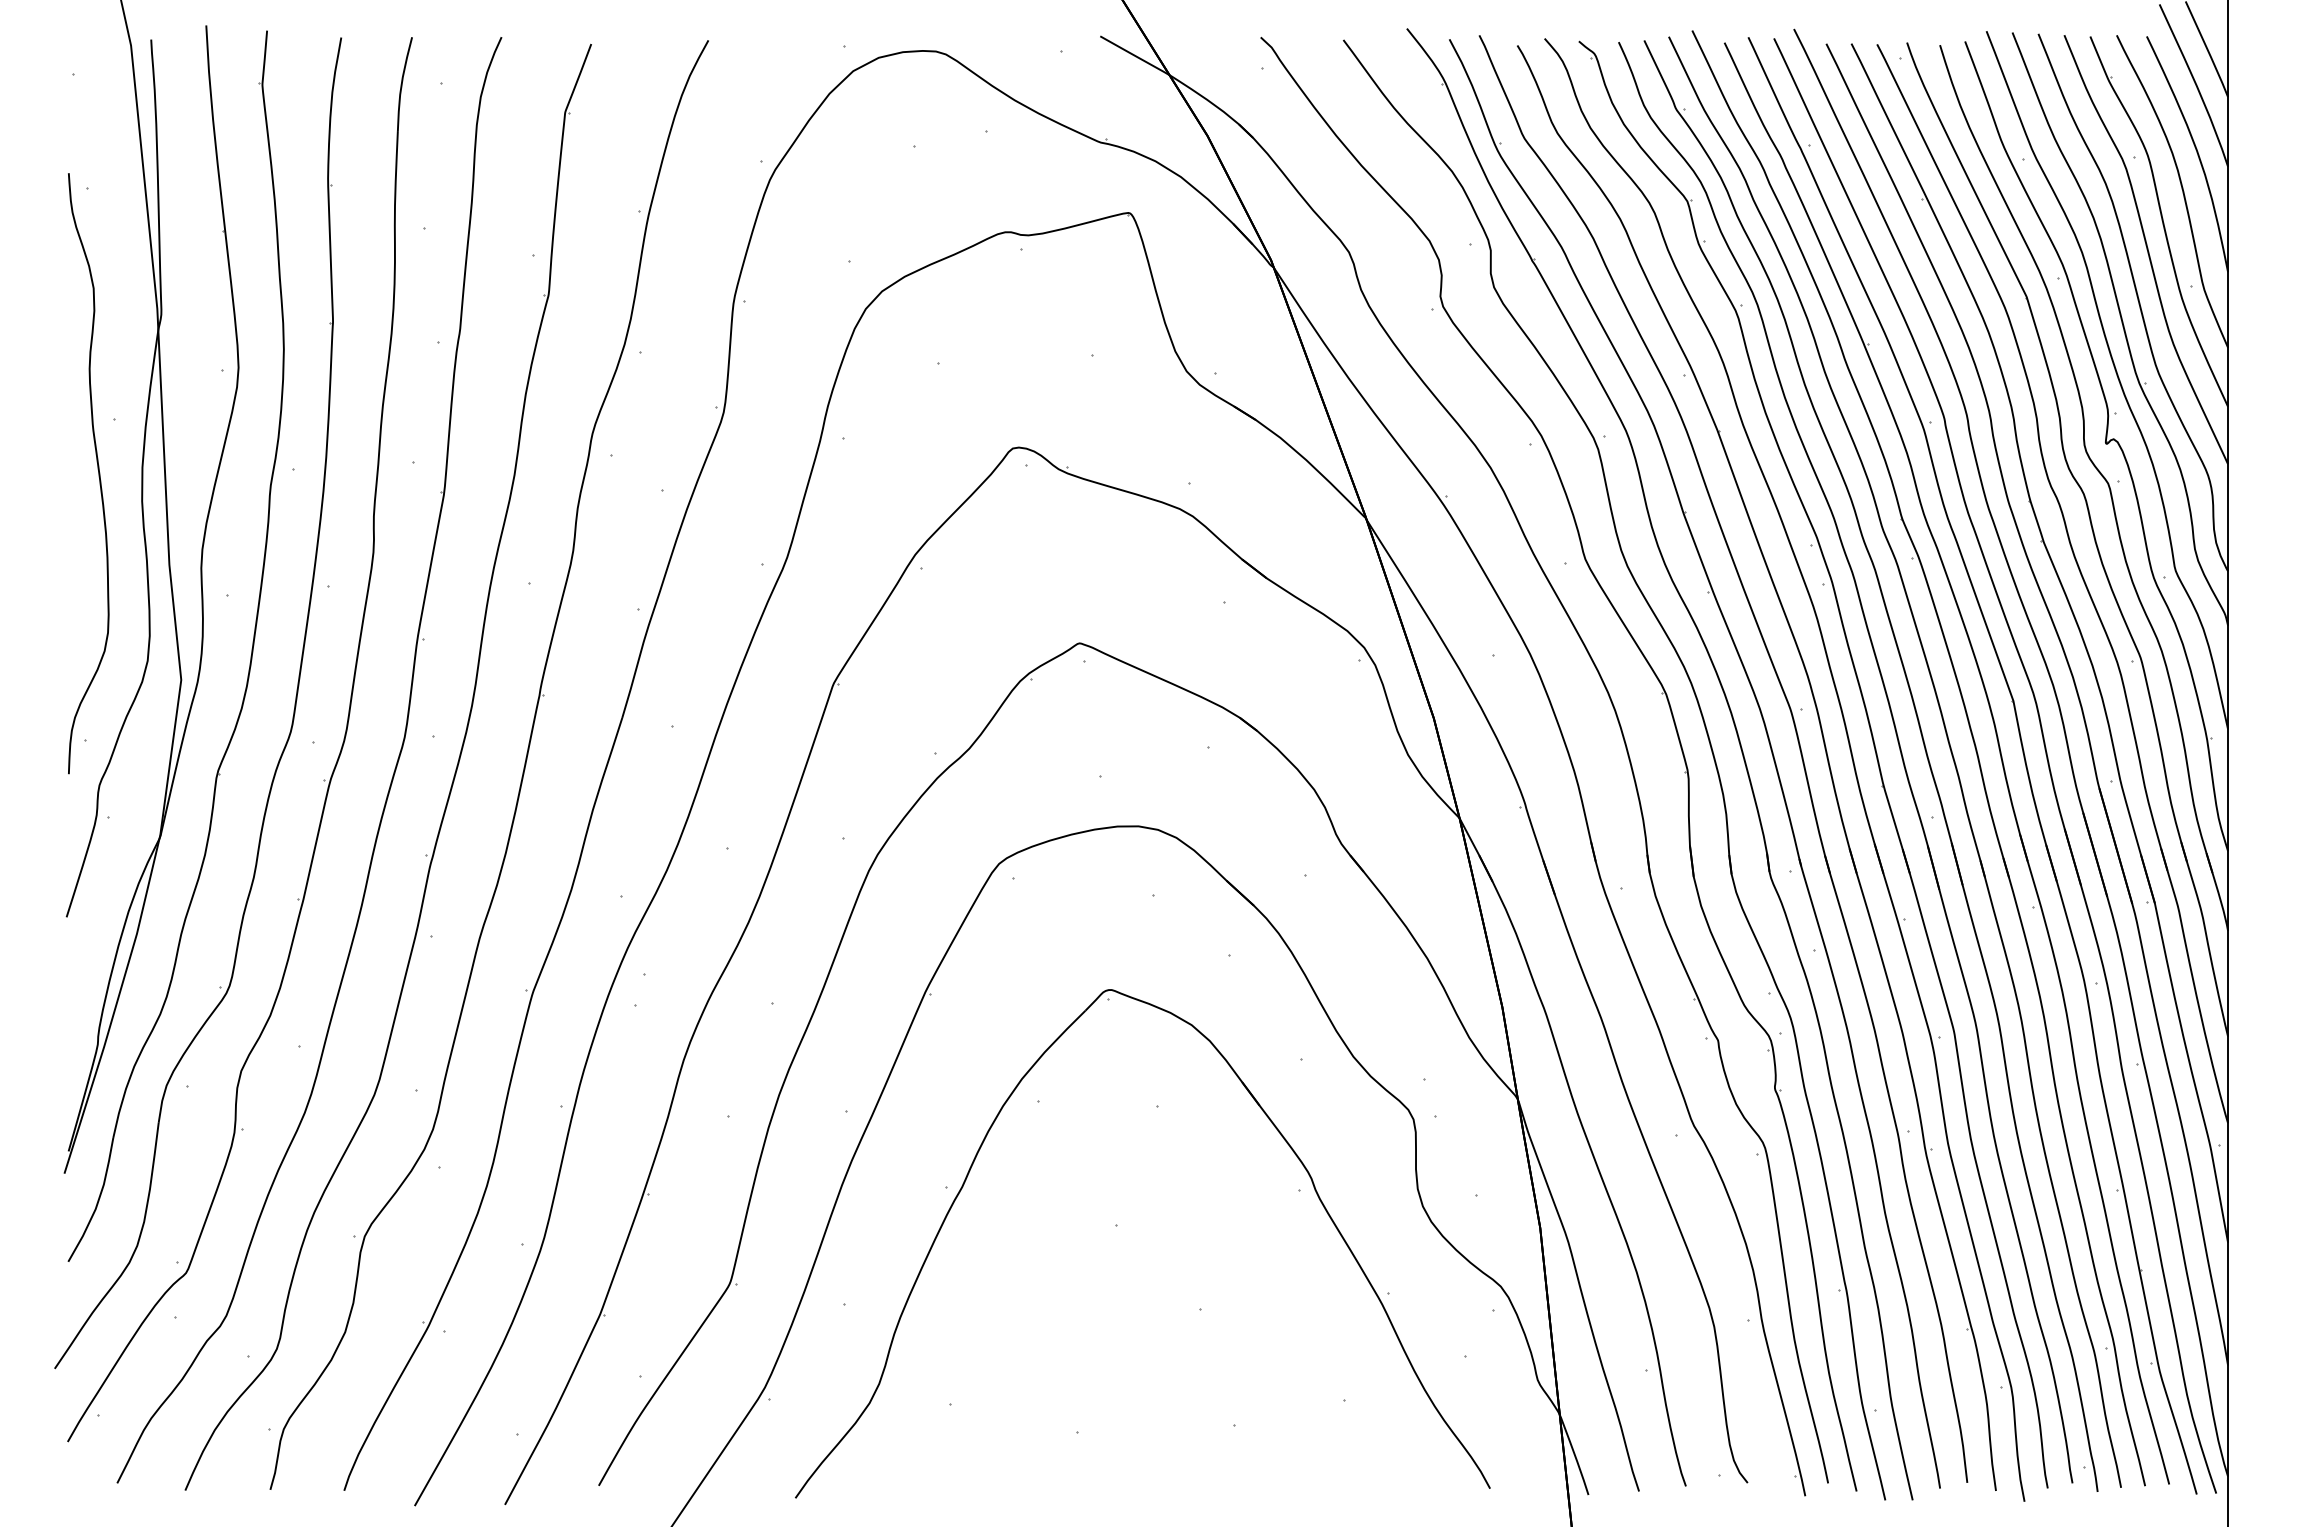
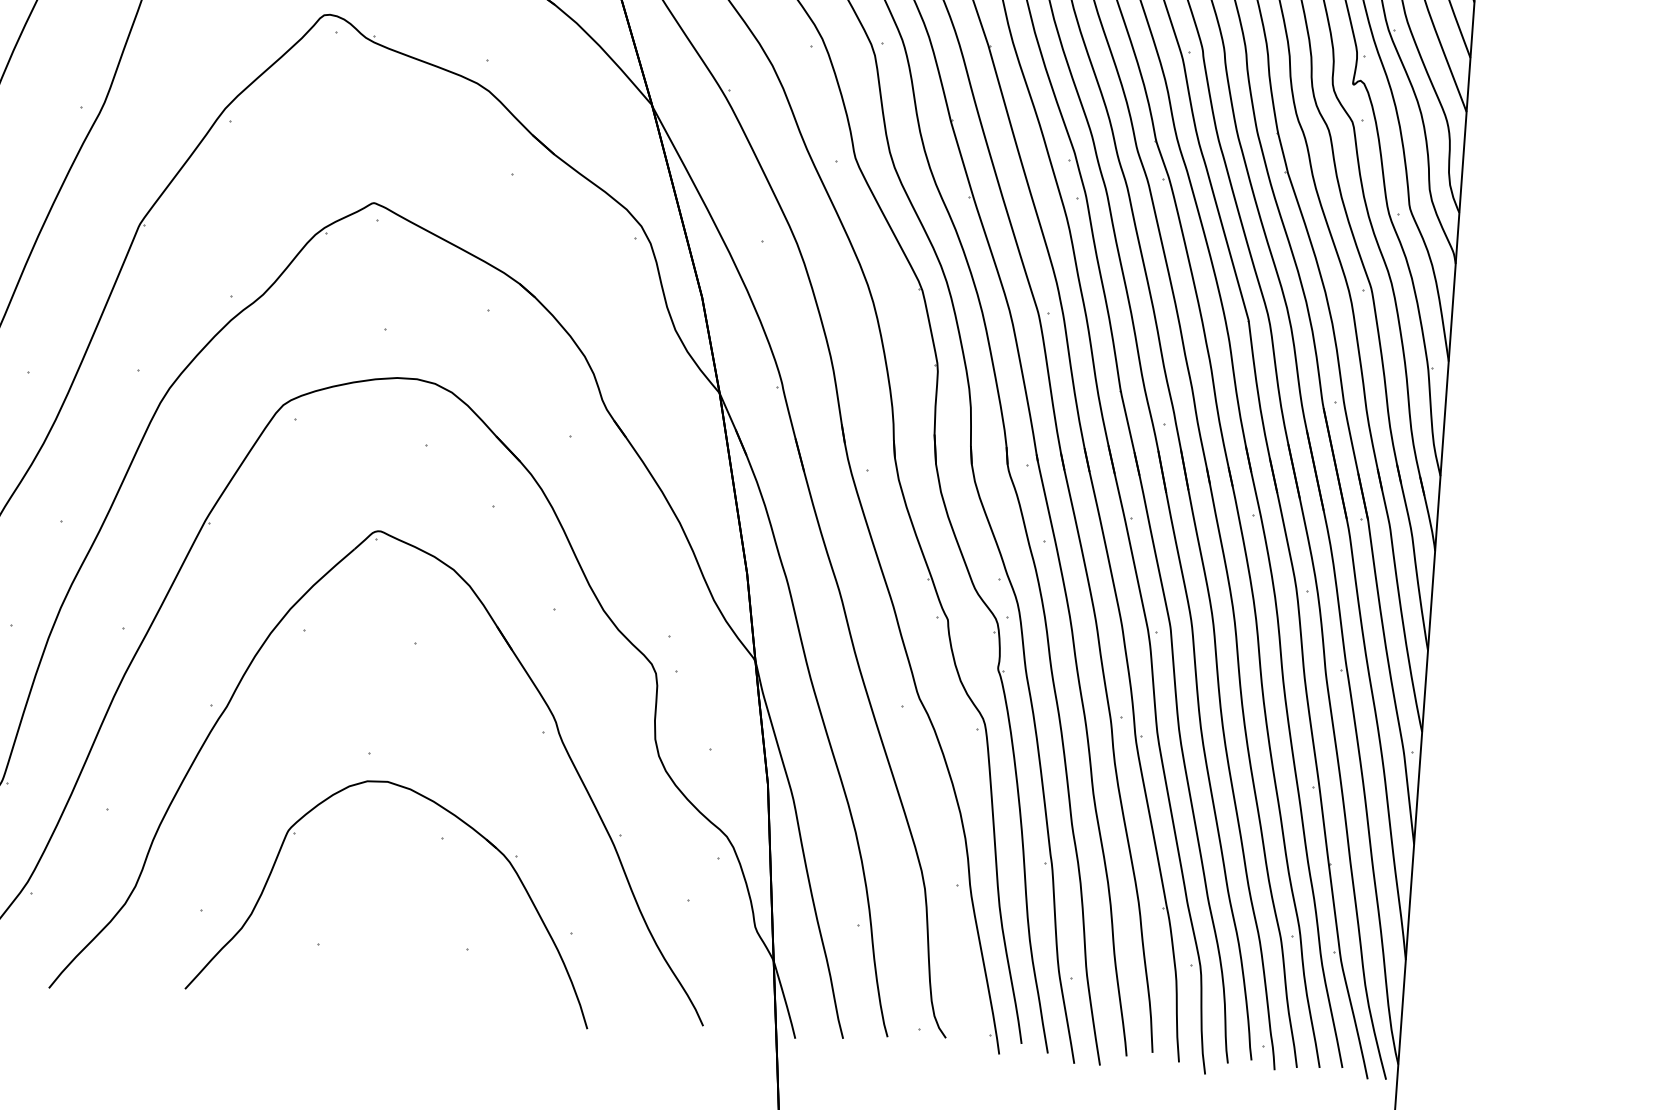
part: (1208, 1284) -> (451, 815), added

